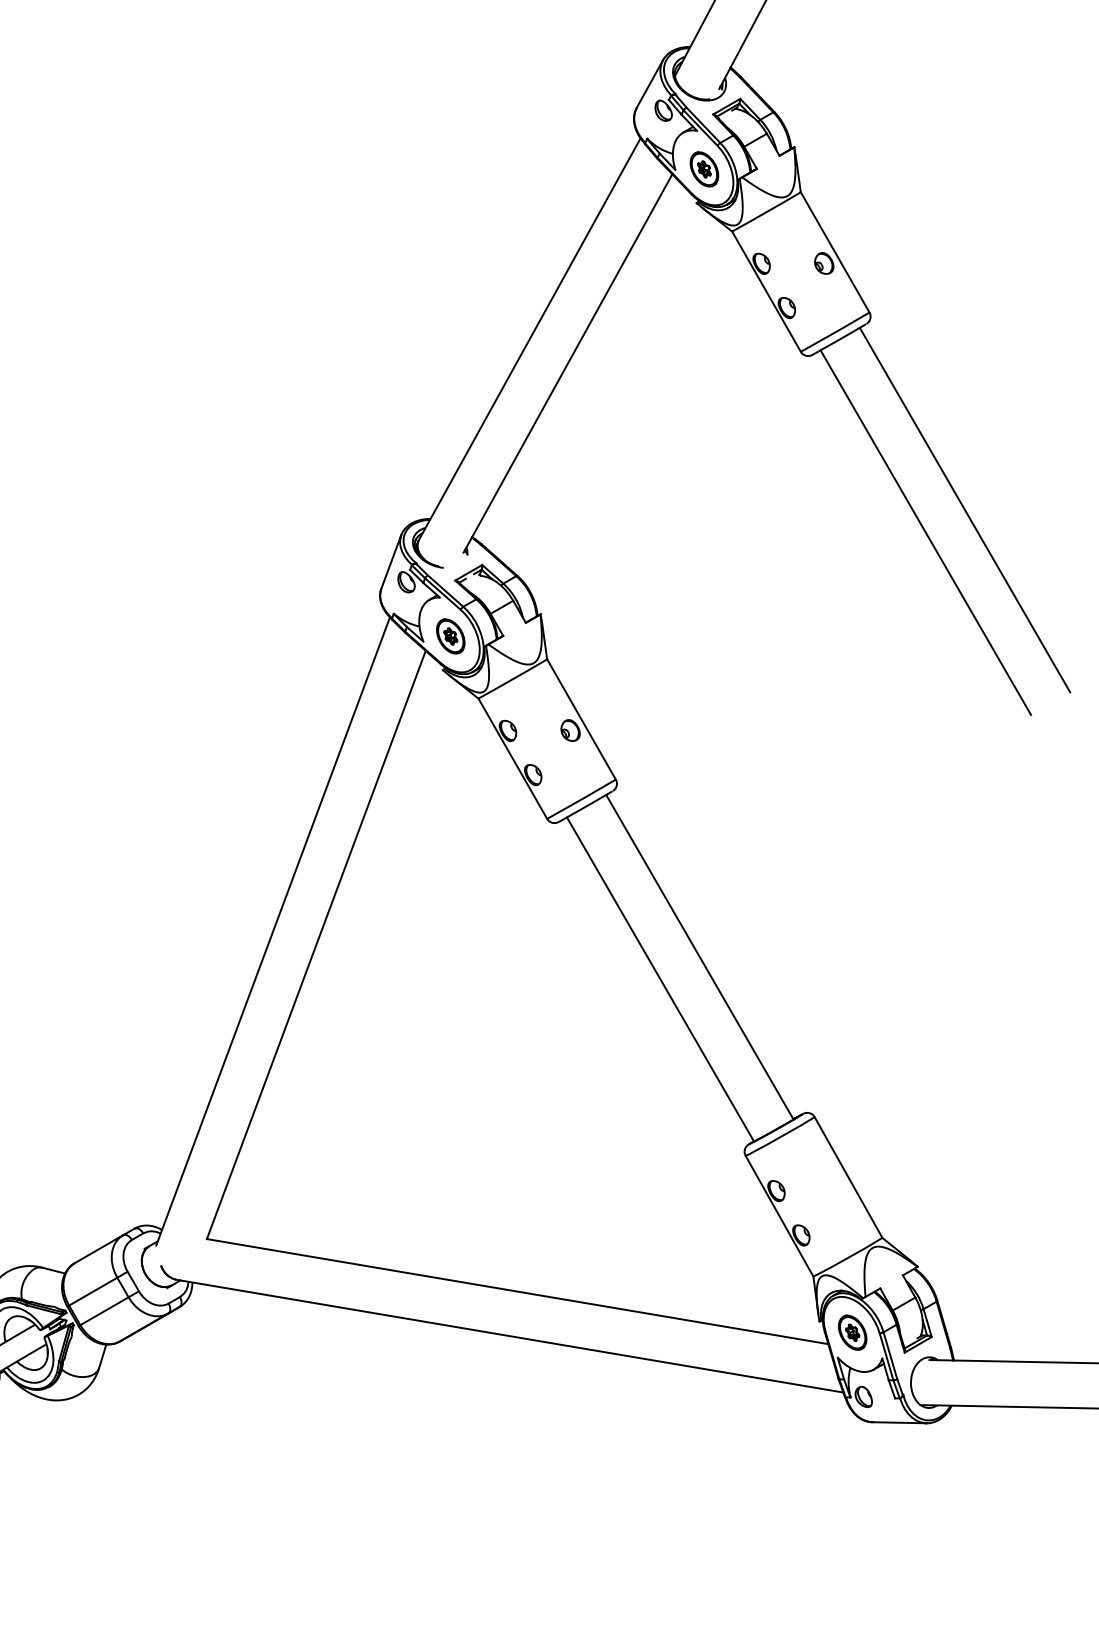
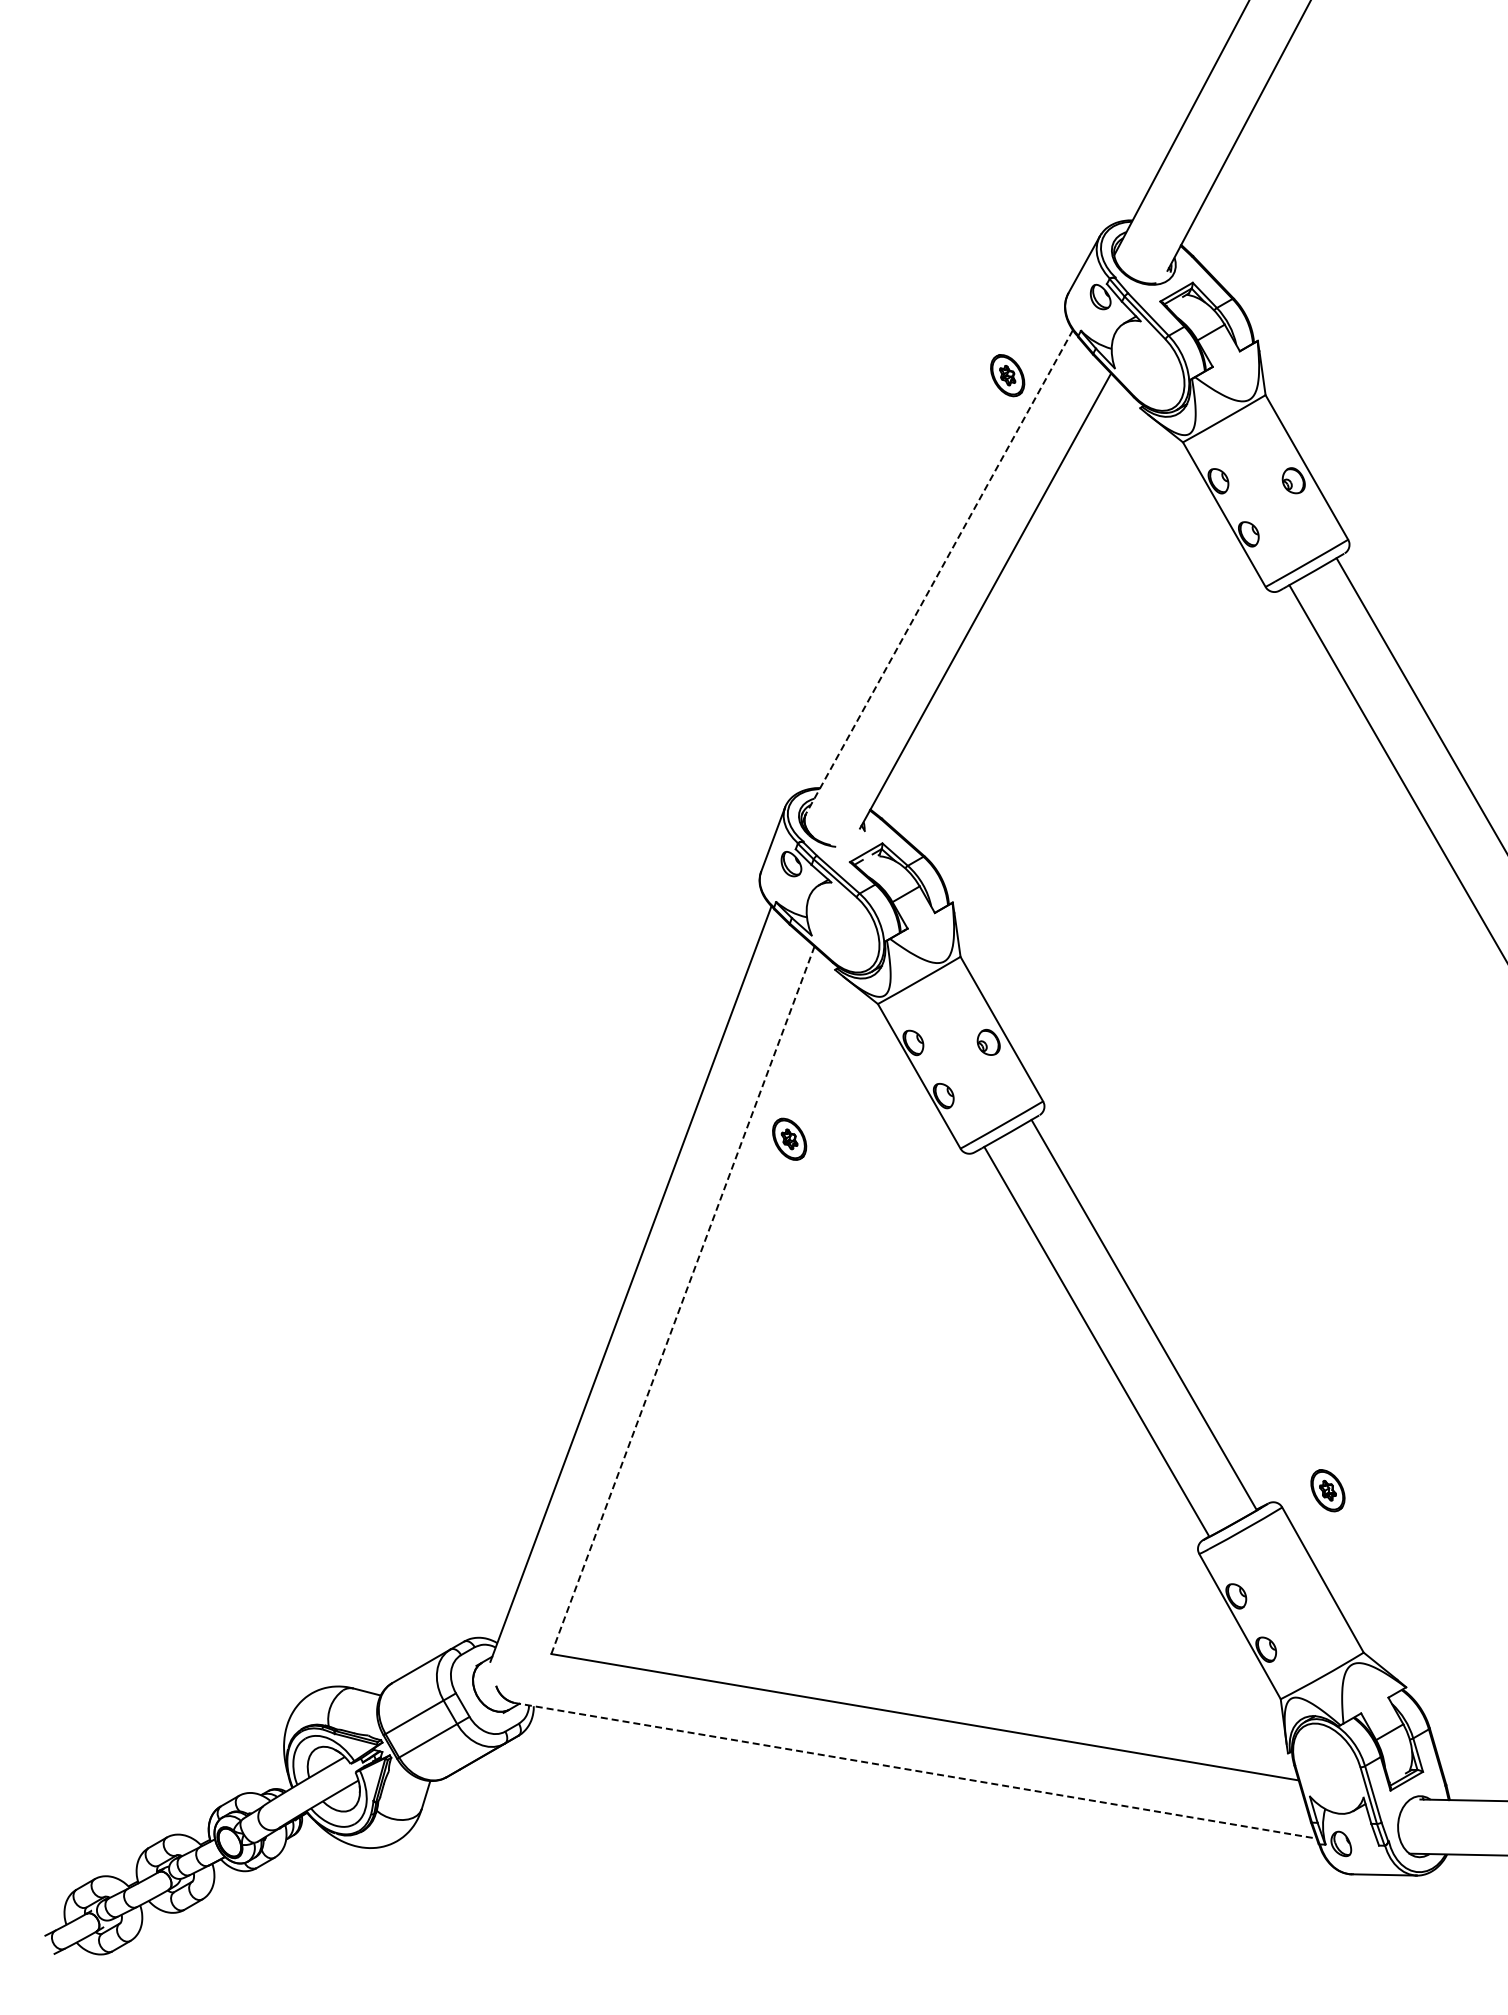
part: (704, 169) -> (1007, 375), moved
line: (529, 339) -> (939, 572), solid -> dashed
part: (450, 635) -> (789, 1138), moved
line: (316, 944) -> (683, 1299), solid -> dashed
part: (852, 1332) -> (1327, 1490), moved
line: (509, 1335) -> (915, 1770), solid -> dashed

